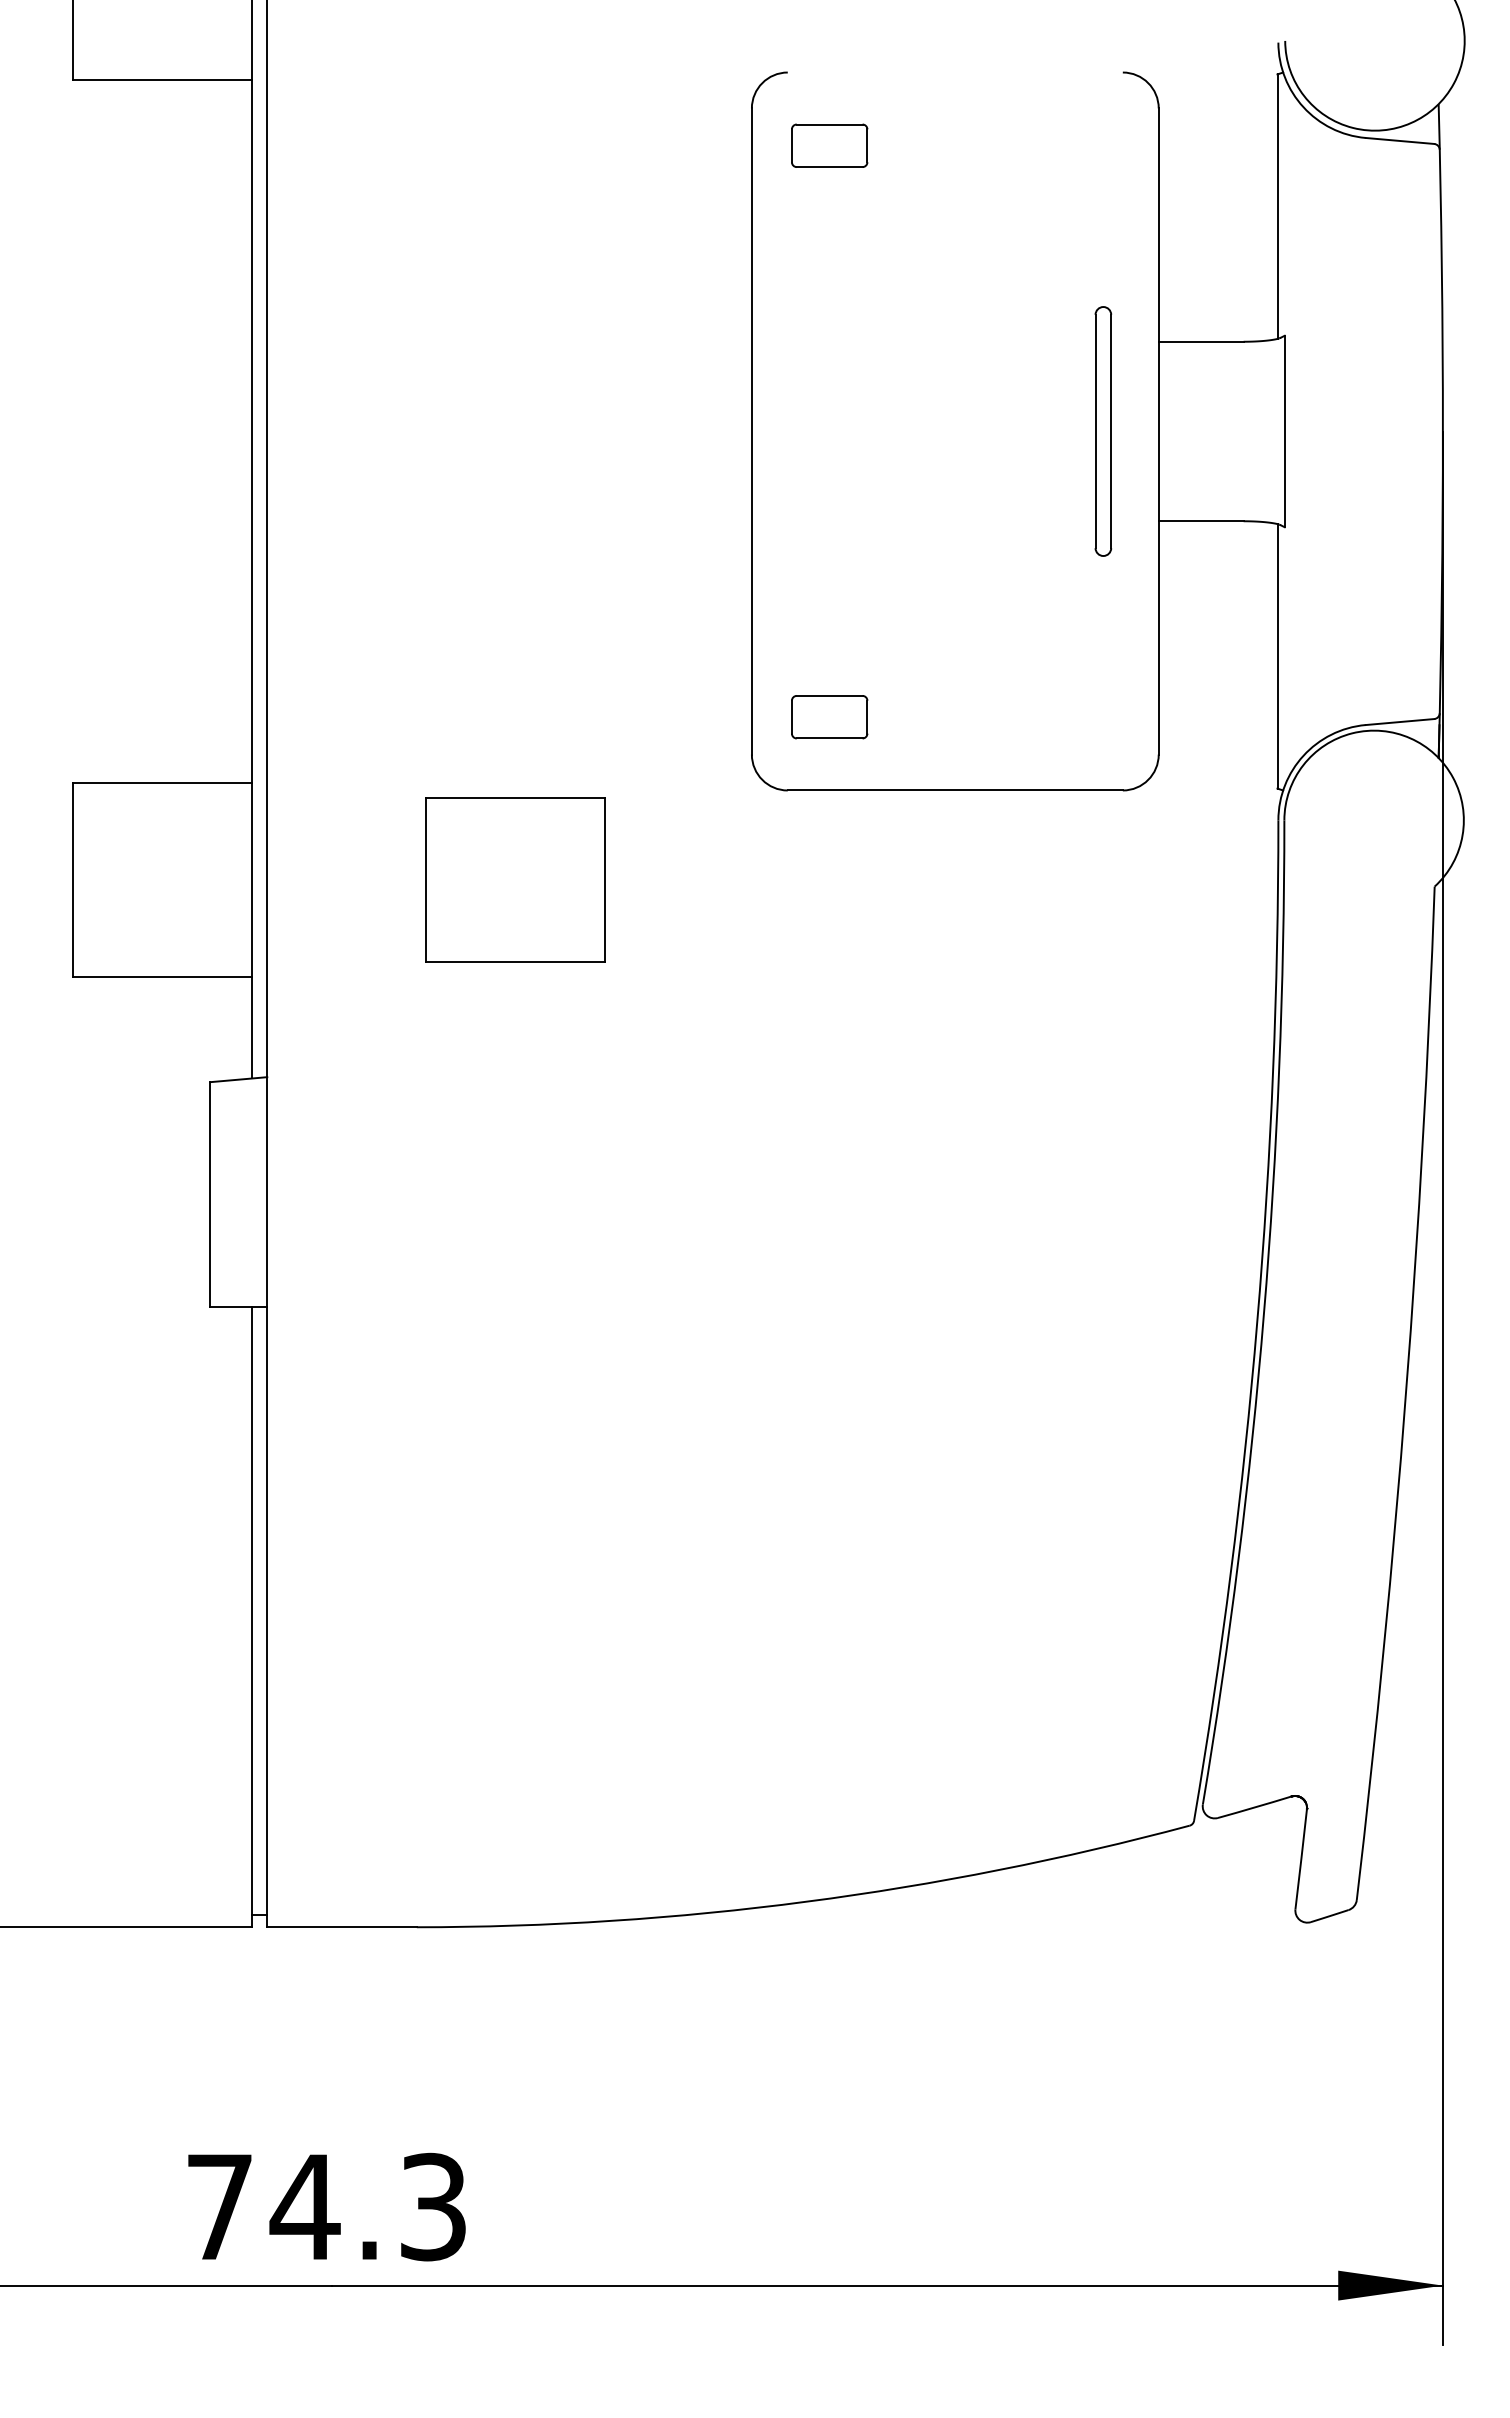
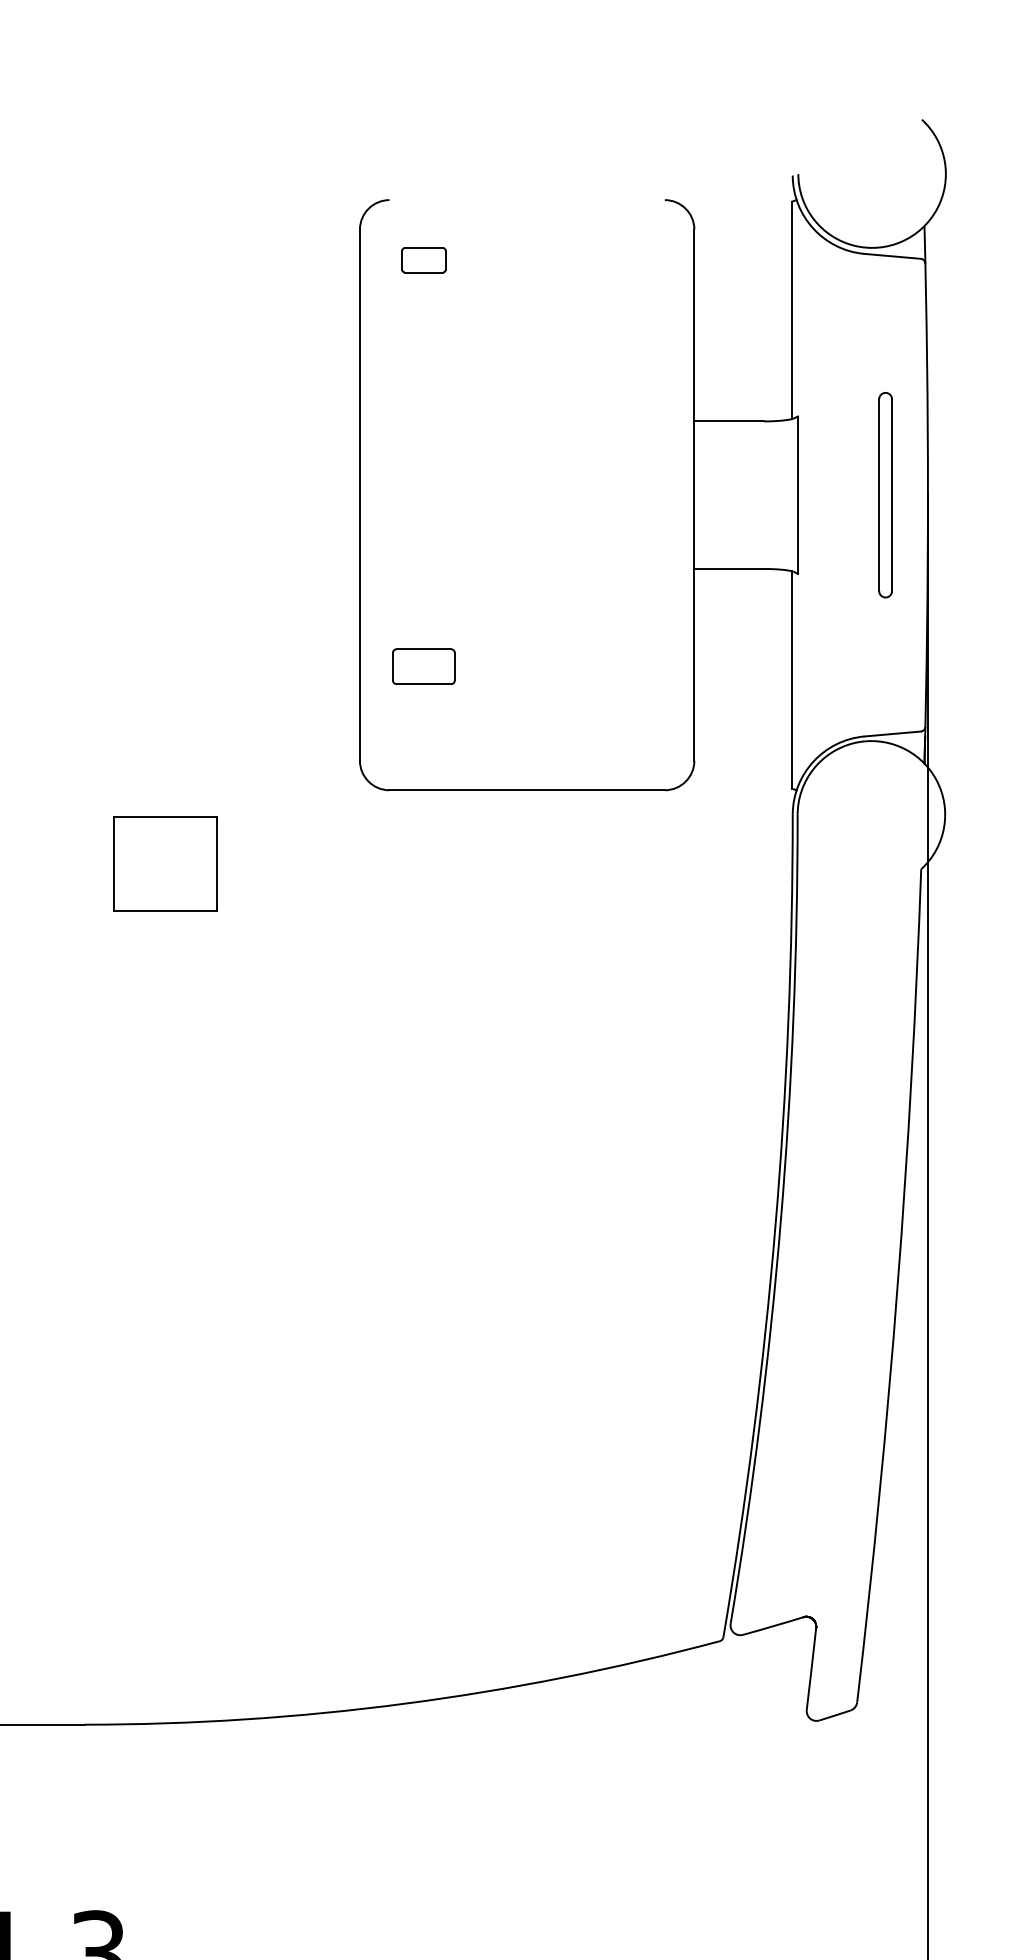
part: (829, 145) -> (423, 260), size x0.7
part: (1103, 431) -> (885, 495), moved
part: (829, 717) -> (423, 666), moved
part: (515, 879) -> (165, 863), size x0.7

